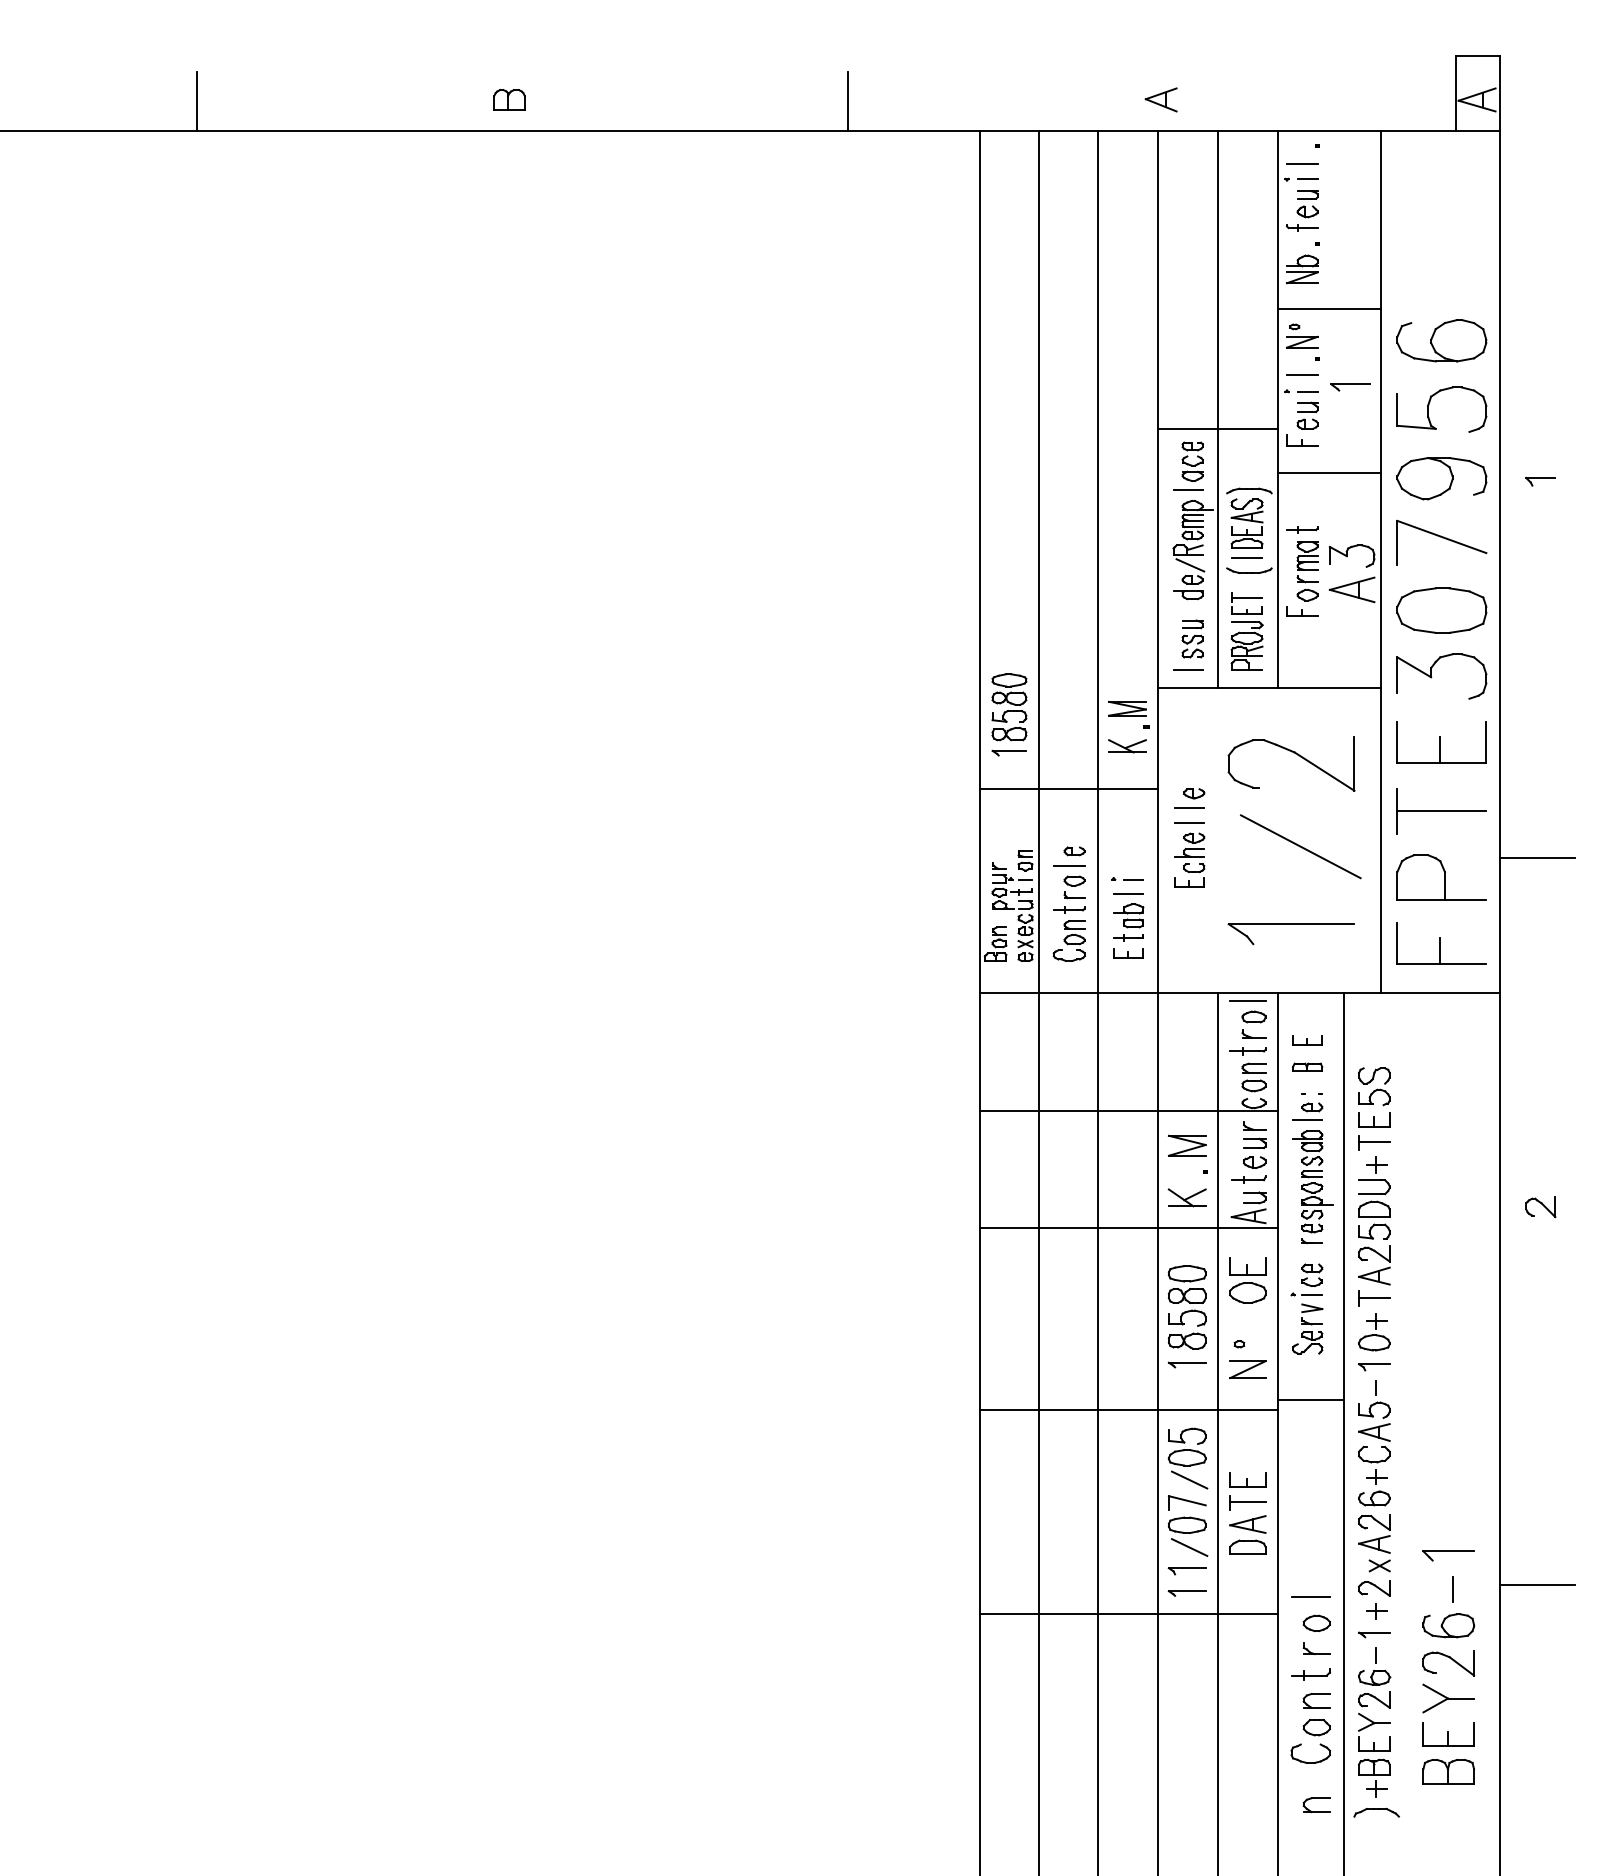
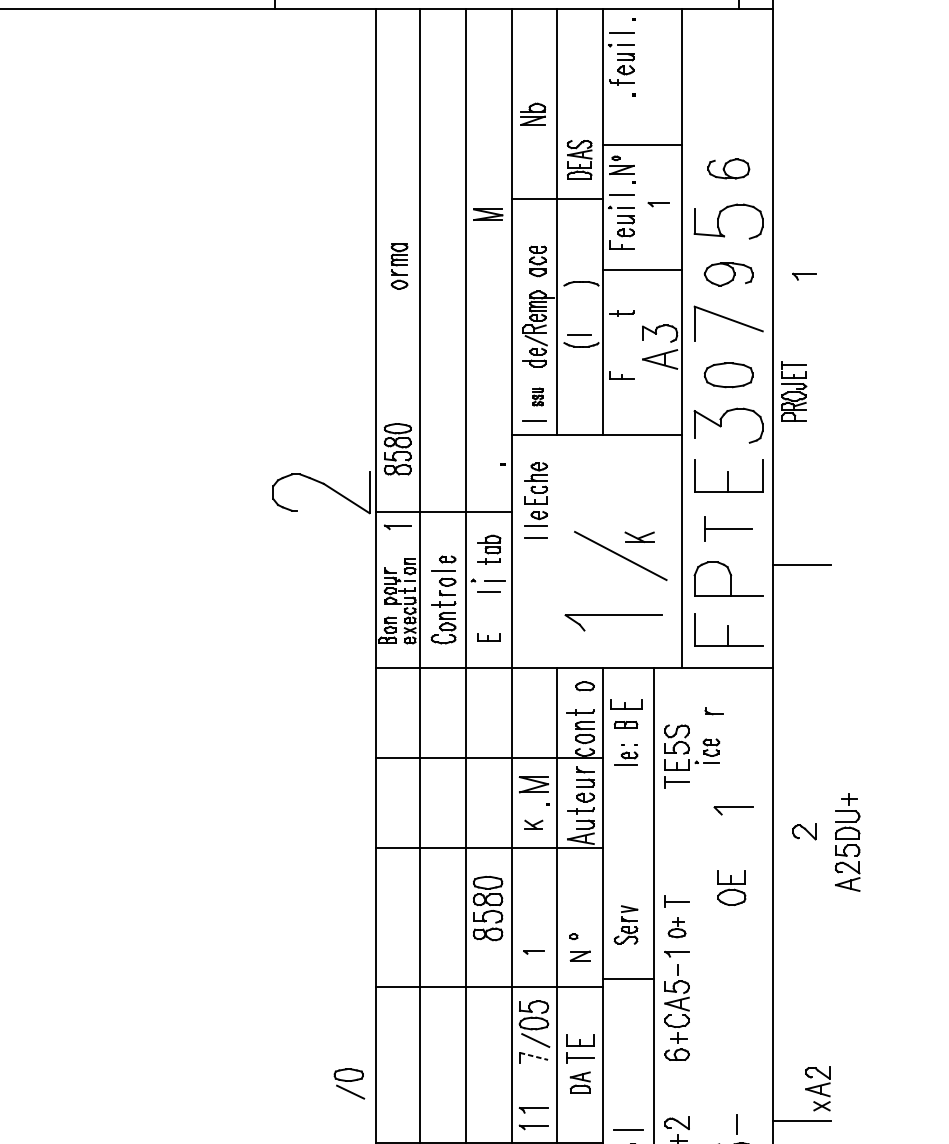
part: (1302, 269) -> (533, 114), moved
part: (1441, 340) -> (728, 168), size x0.6
part: (1350, 387) -> (658, 204), size x0.7
line: (1217, 428) -> (557, 198), moved
part: (1441, 478) -> (728, 274), size x0.7
line: (1187, 490) -> (534, 283), removed
part: (1246, 523) -> (579, 159), moved
part: (1307, 571) -> (399, 266), moved
part: (1441, 610) -> (728, 375), size x0.7
part: (1246, 631) -> (793, 391), moved
part: (1192, 638) -> (537, 396), size x0.6
part: (1127, 708) -> (488, 214), moved
part: (1127, 746) -> (639, 537), moved
part: (1008, 752) -> (397, 526), moved
part: (1295, 754) -> (324, 485), moved
part: (1441, 811) -> (728, 529), size x0.7
part: (1189, 859) -> (535, 483), moved
part: (1127, 878) -> (488, 580), size x1.4
part: (1128, 922) -> (488, 549), moved
line: (1247, 1000) -> (580, 673), removed
part: (1253, 1033) -> (713, 711), moved
part: (1307, 1040) -> (625, 704), size x1.4
part: (1312, 1187) -> (629, 816), removed
part: (1186, 1197) -> (533, 824), size x0.6
part: (1374, 1220) -> (847, 841), moved
part: (1306, 1279) -> (707, 750), moved
part: (1247, 1280) -> (731, 887), moved
part: (1186, 1307) -> (487, 908), moved
part: (1374, 1332) -> (677, 927), size x0.7
part: (1187, 1364) -> (534, 952), size x0.7
part: (1247, 1369) -> (580, 955), size x0.7
line: (1187, 1500) -> (534, 1056), solid -> dashed
part: (1247, 1534) -> (580, 1082), size x0.7
part: (1187, 1536) -> (348, 1083), moved
part: (1374, 1543) -> (817, 1089), moved
part: (1448, 1555) -> (733, 810), moved

